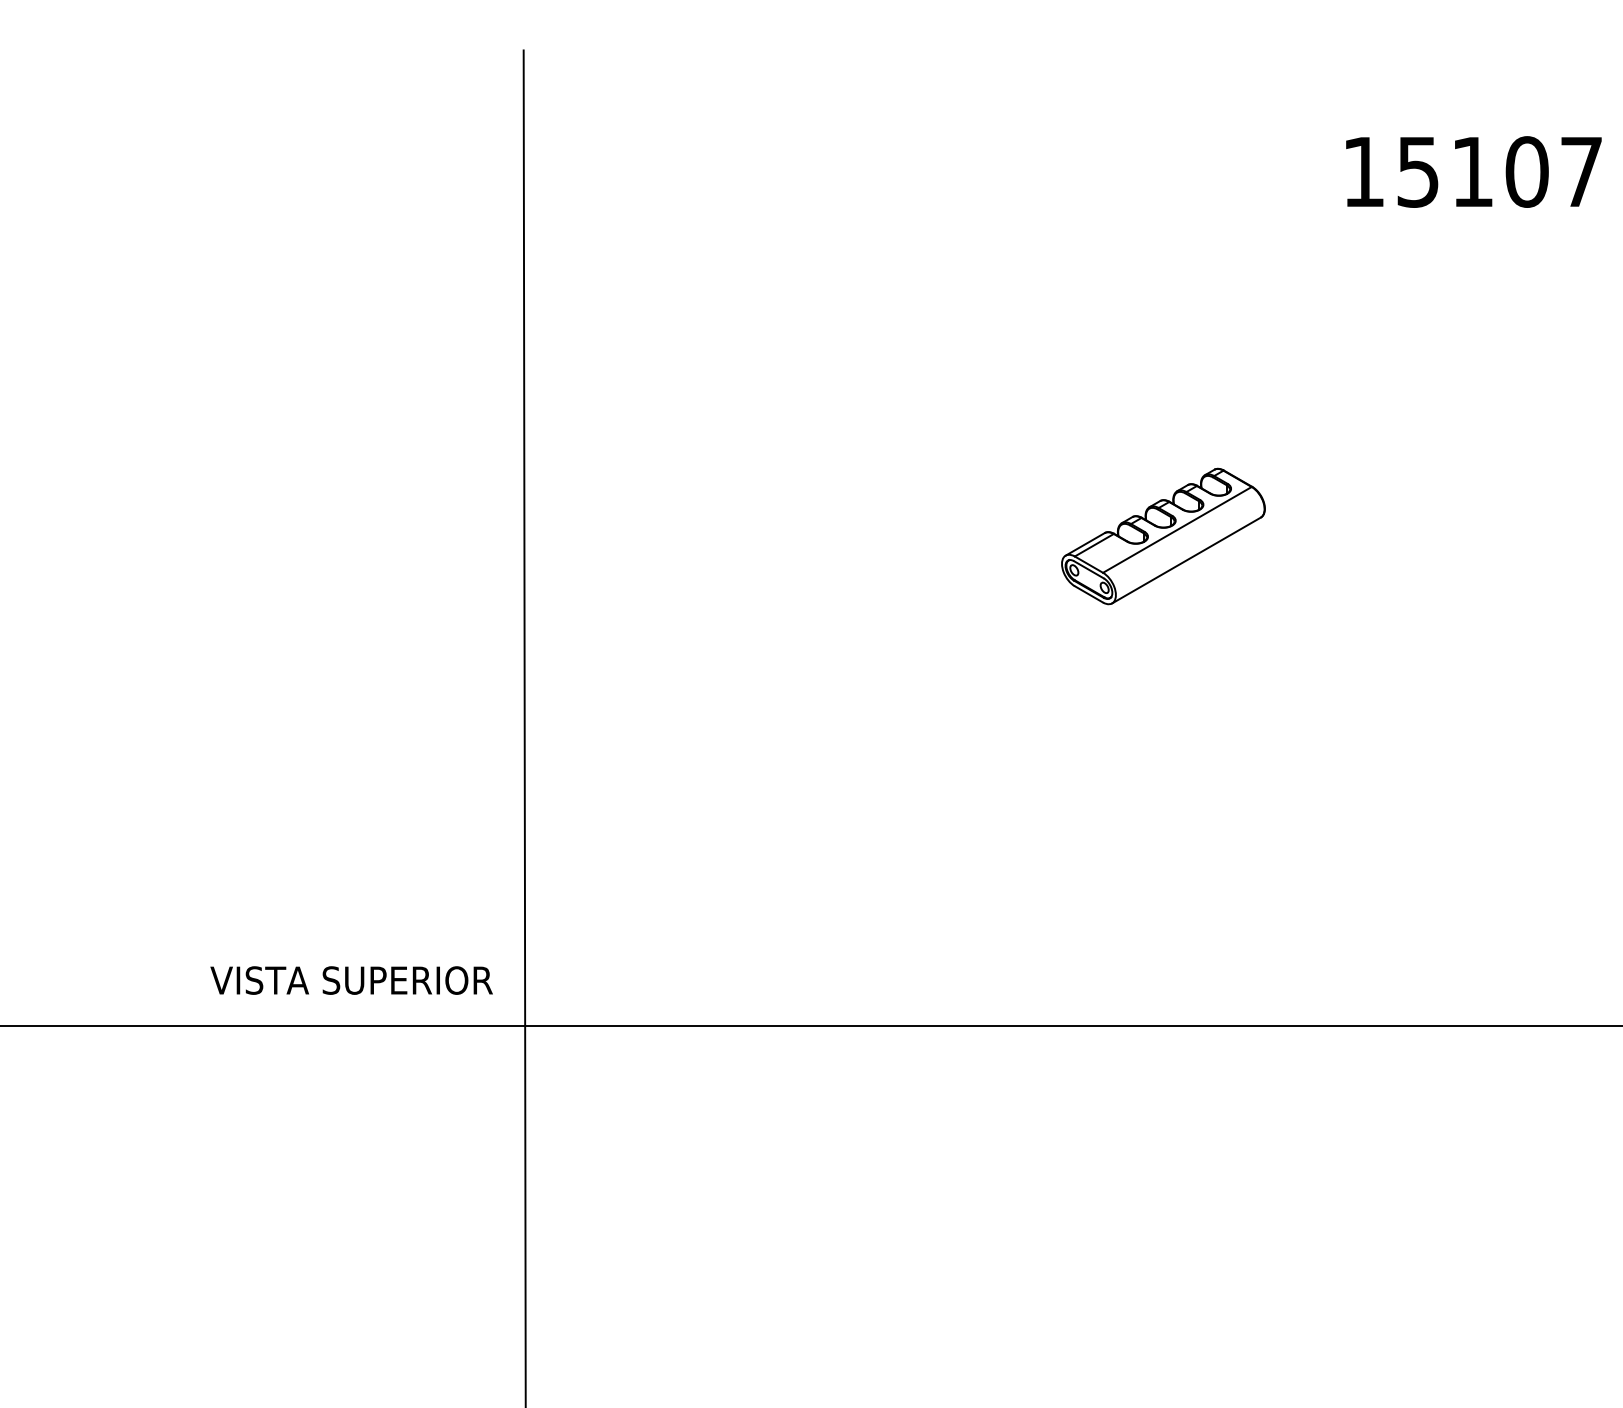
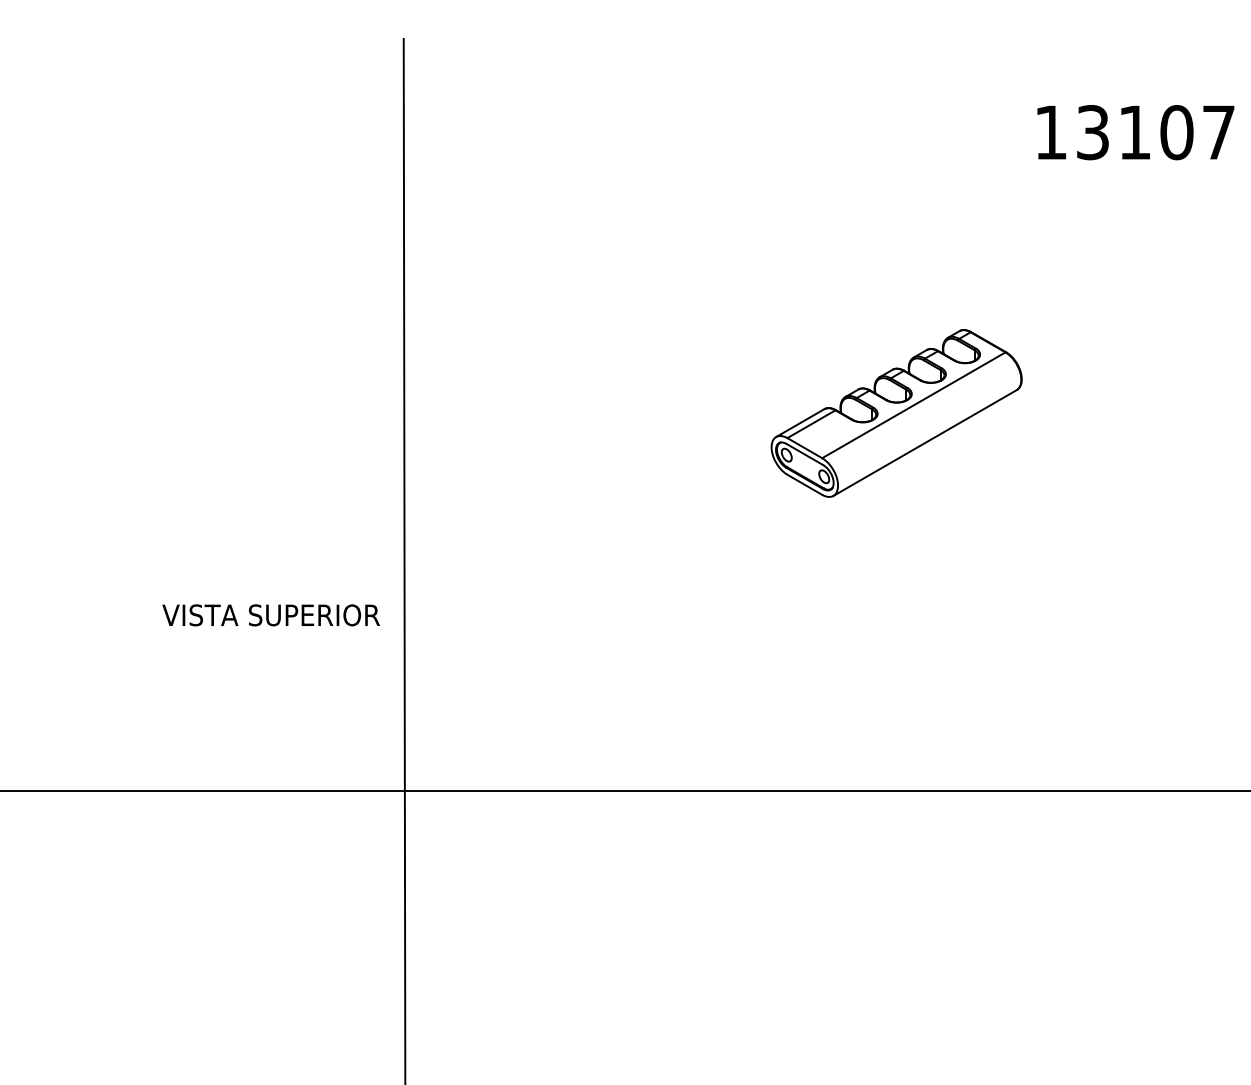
text: (1418, 171) -> (1093, 132), 15107 -> 13107
part: (1163, 536) -> (896, 413), size x1.6
text: (351, 980) -> (271, 615), moved

